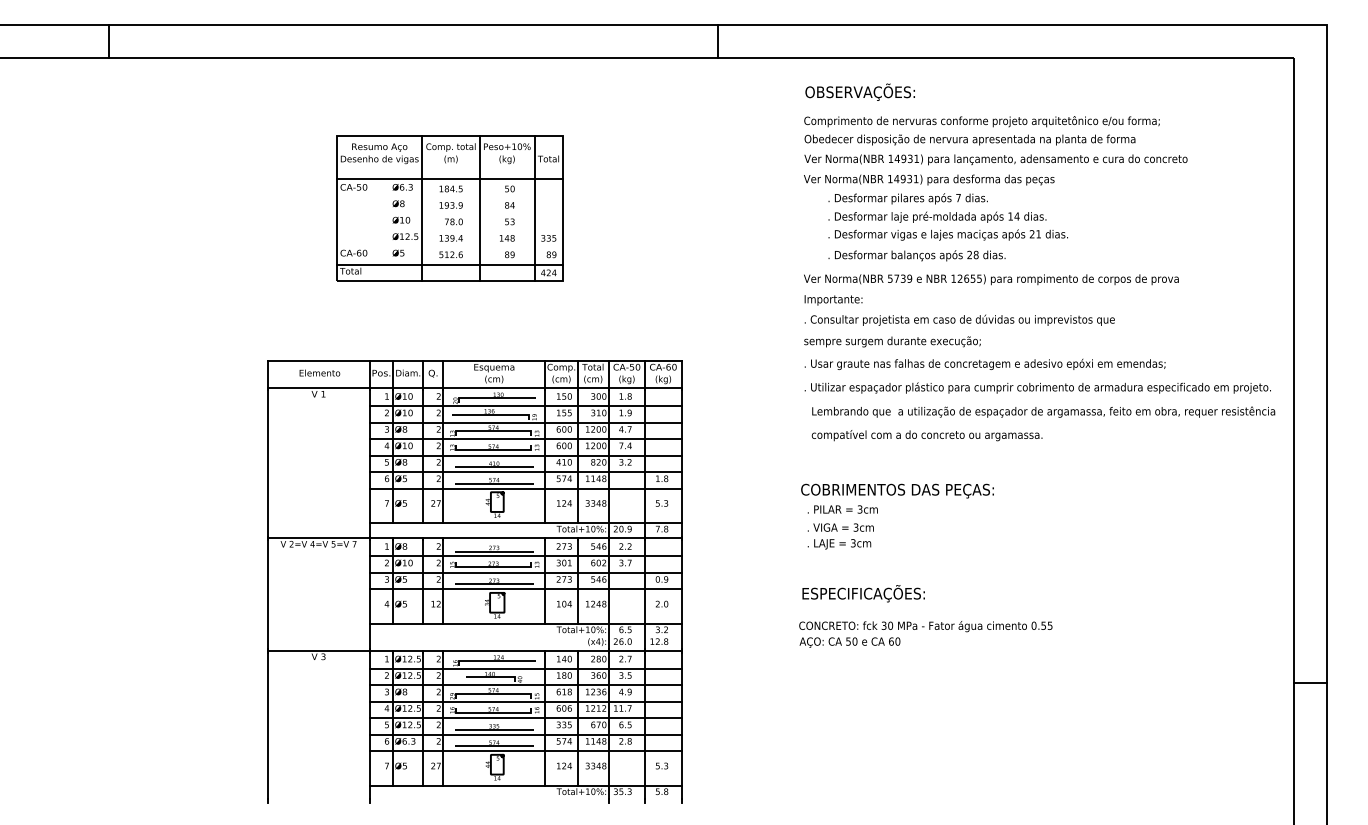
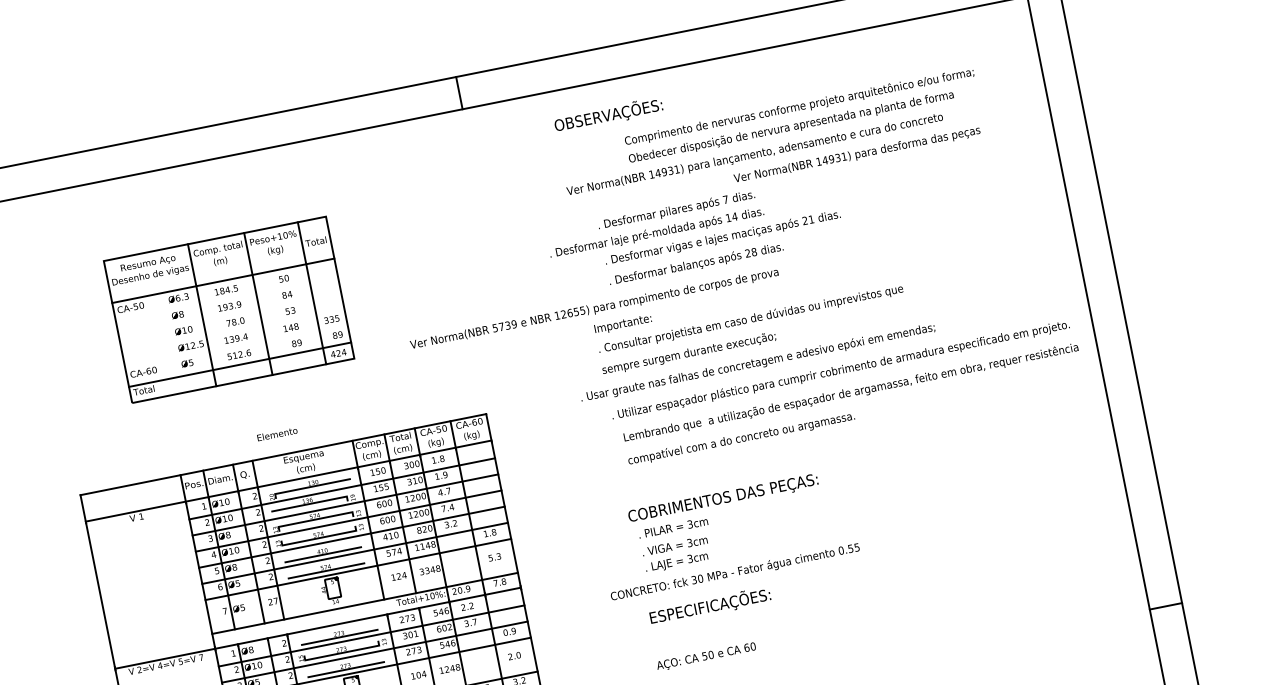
text: (981, 130) -> (800, 115), moved
text: (929, 179) -> (857, 154), moved
text: (937, 216) -> (656, 232), moved
text: (991, 279) -> (594, 309), moved
text: (984, 363) -> (757, 362), moved
text: (319, 372) -> (276, 433), moved
text: (925, 626) -> (734, 572), moved

